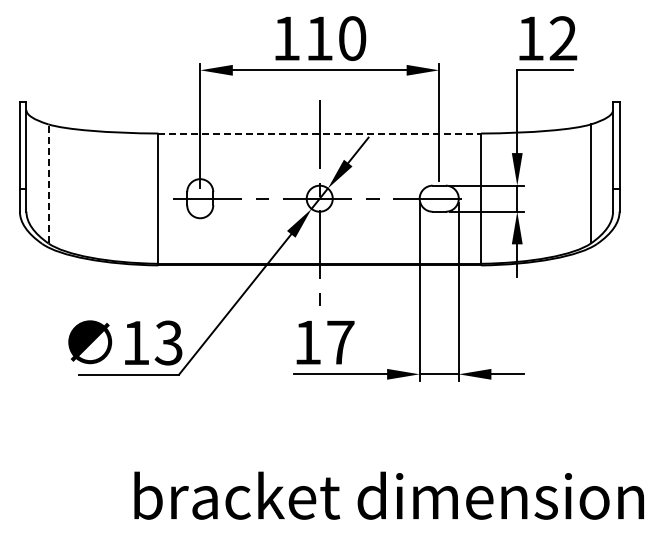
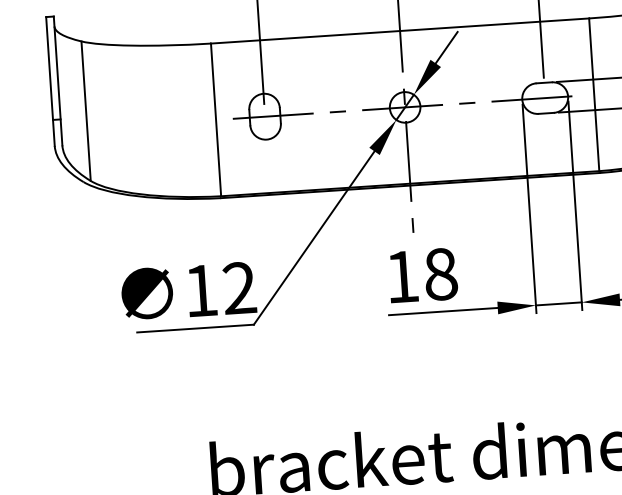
line: (320, 133) -> (400, 30), dashed -> solid
line: (48, 183) -> (86, 110), dashed -> solid
text: (340, 342) -> (440, 274), 17 -> 18
text: (168, 343) -> (239, 288), 13 -> 12

